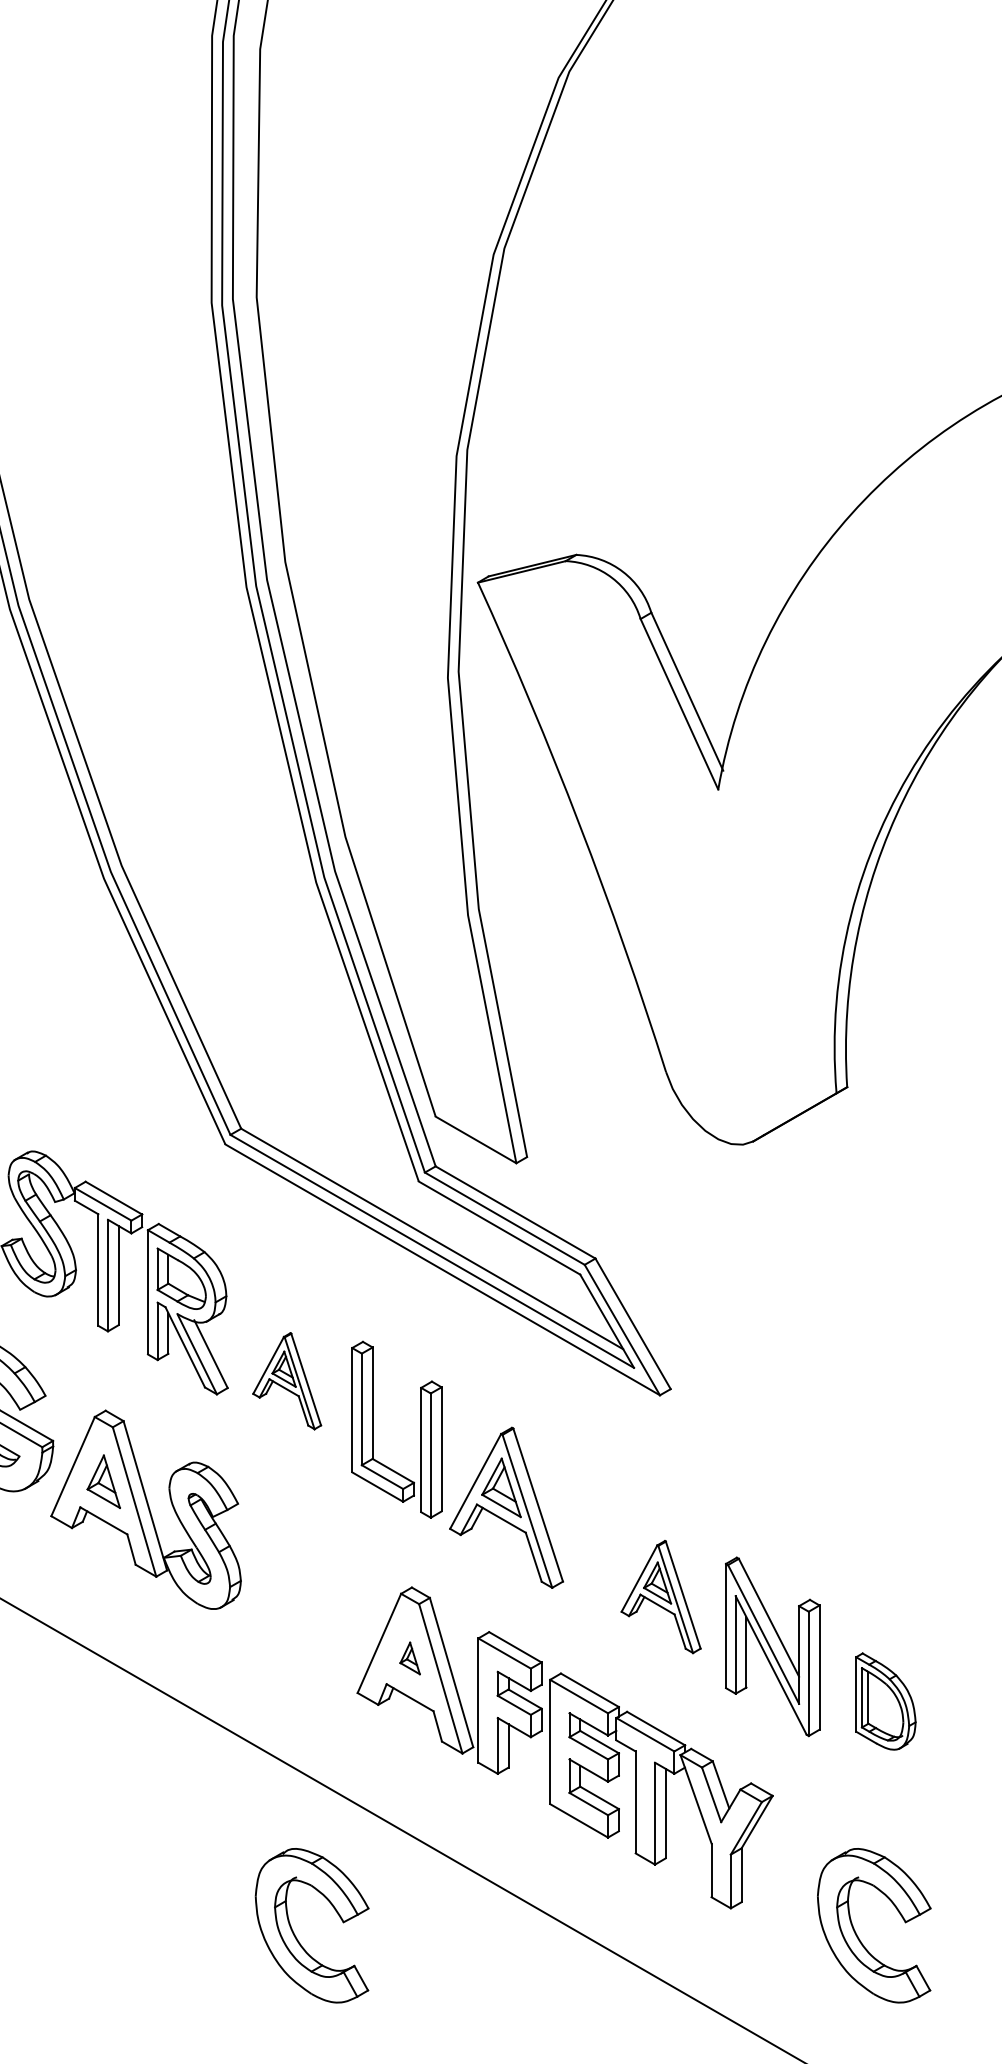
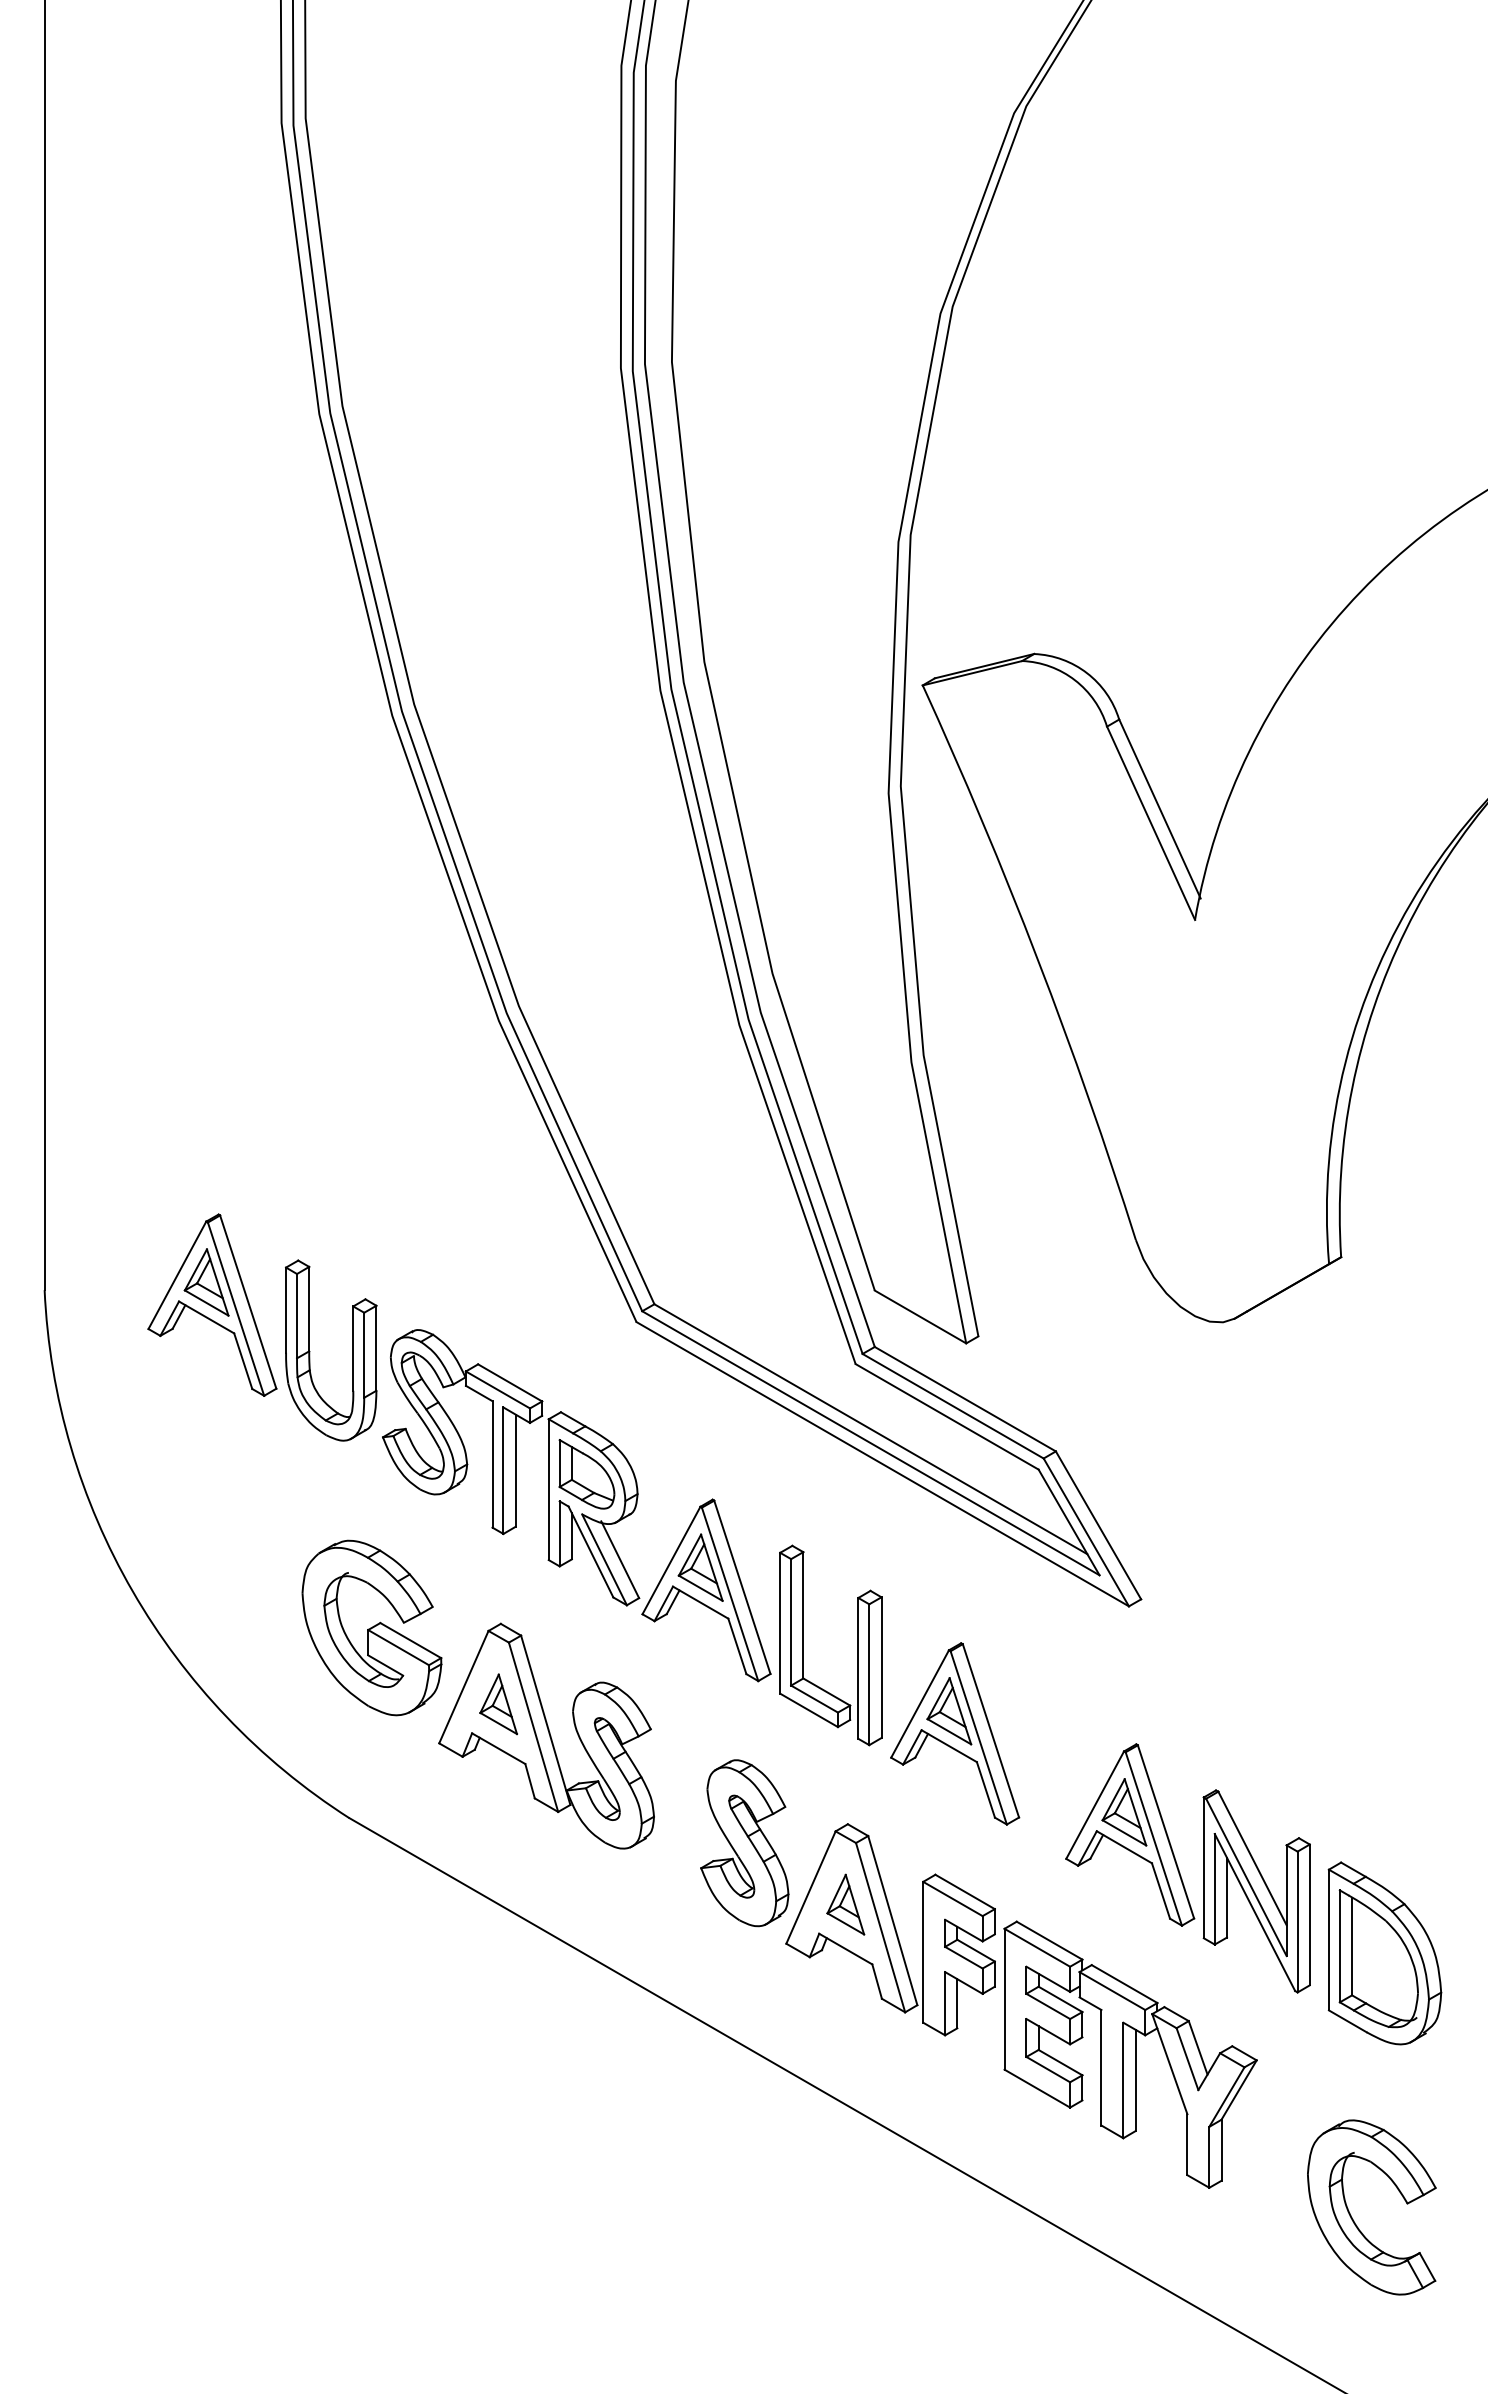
part: (287, 1381) -> (706, 1590), size x1.67
part: (661, 1596) -> (1130, 1834), size x1.43
part: (320, 1604) -> (744, 1843), added
part: (409, 1658) -> (845, 1904), size x1.67
part: (885, 1701) -> (1384, 1953), size x1.67
part: (296, 1937) -> (717, 2220), removed

